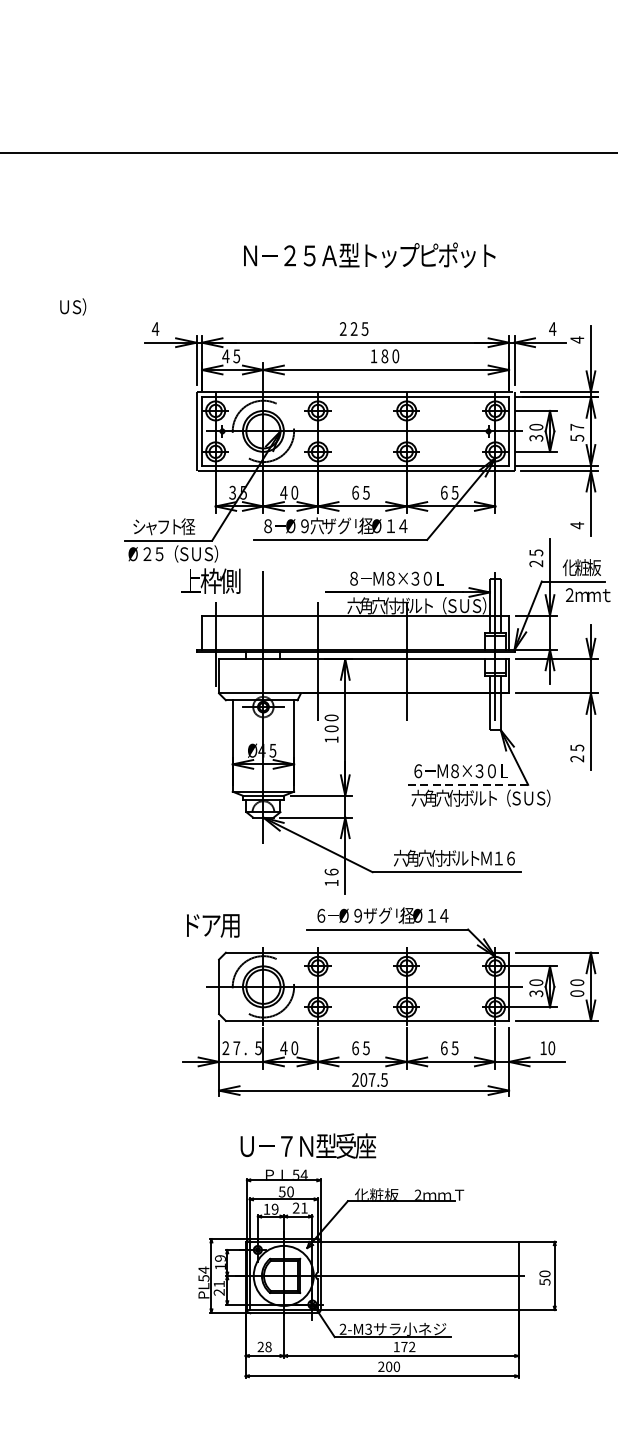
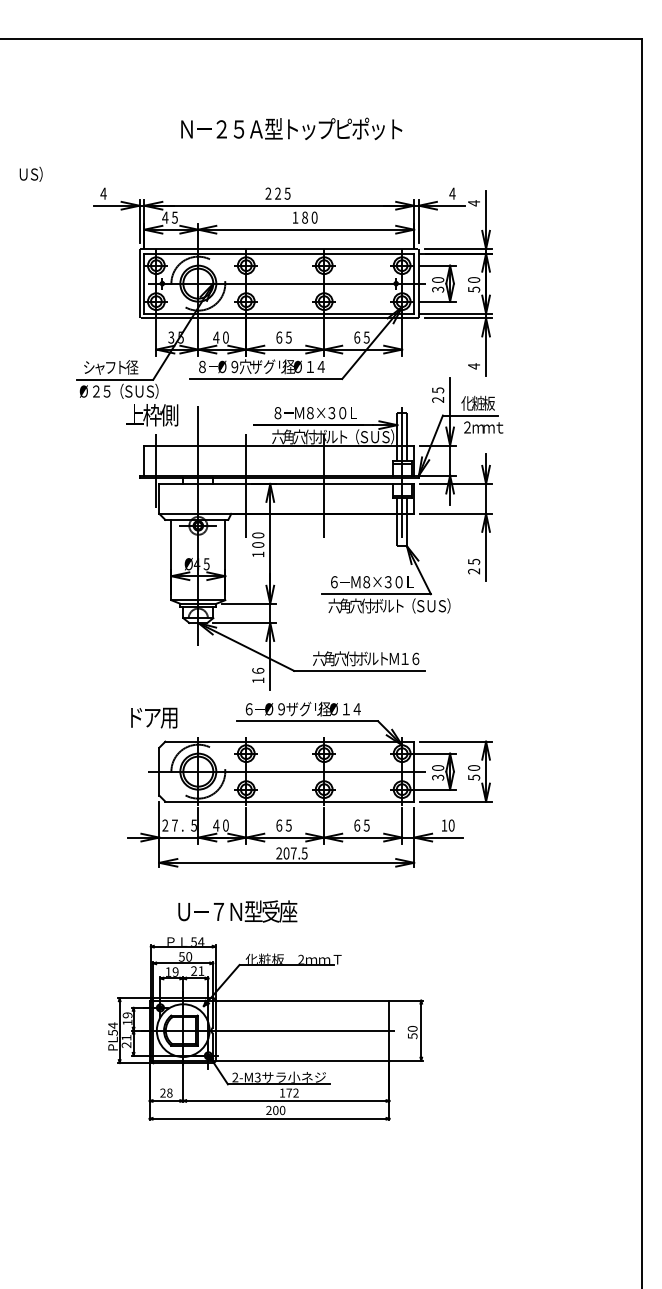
text: (577, 426) -> (474, 279), 7 -> 0
line: (466, 785) -> (376, 594), dashed -> solid
text: (577, 993) -> (474, 777), 0 -> 5
part: (377, 1273) -> (265, 1028), moved

